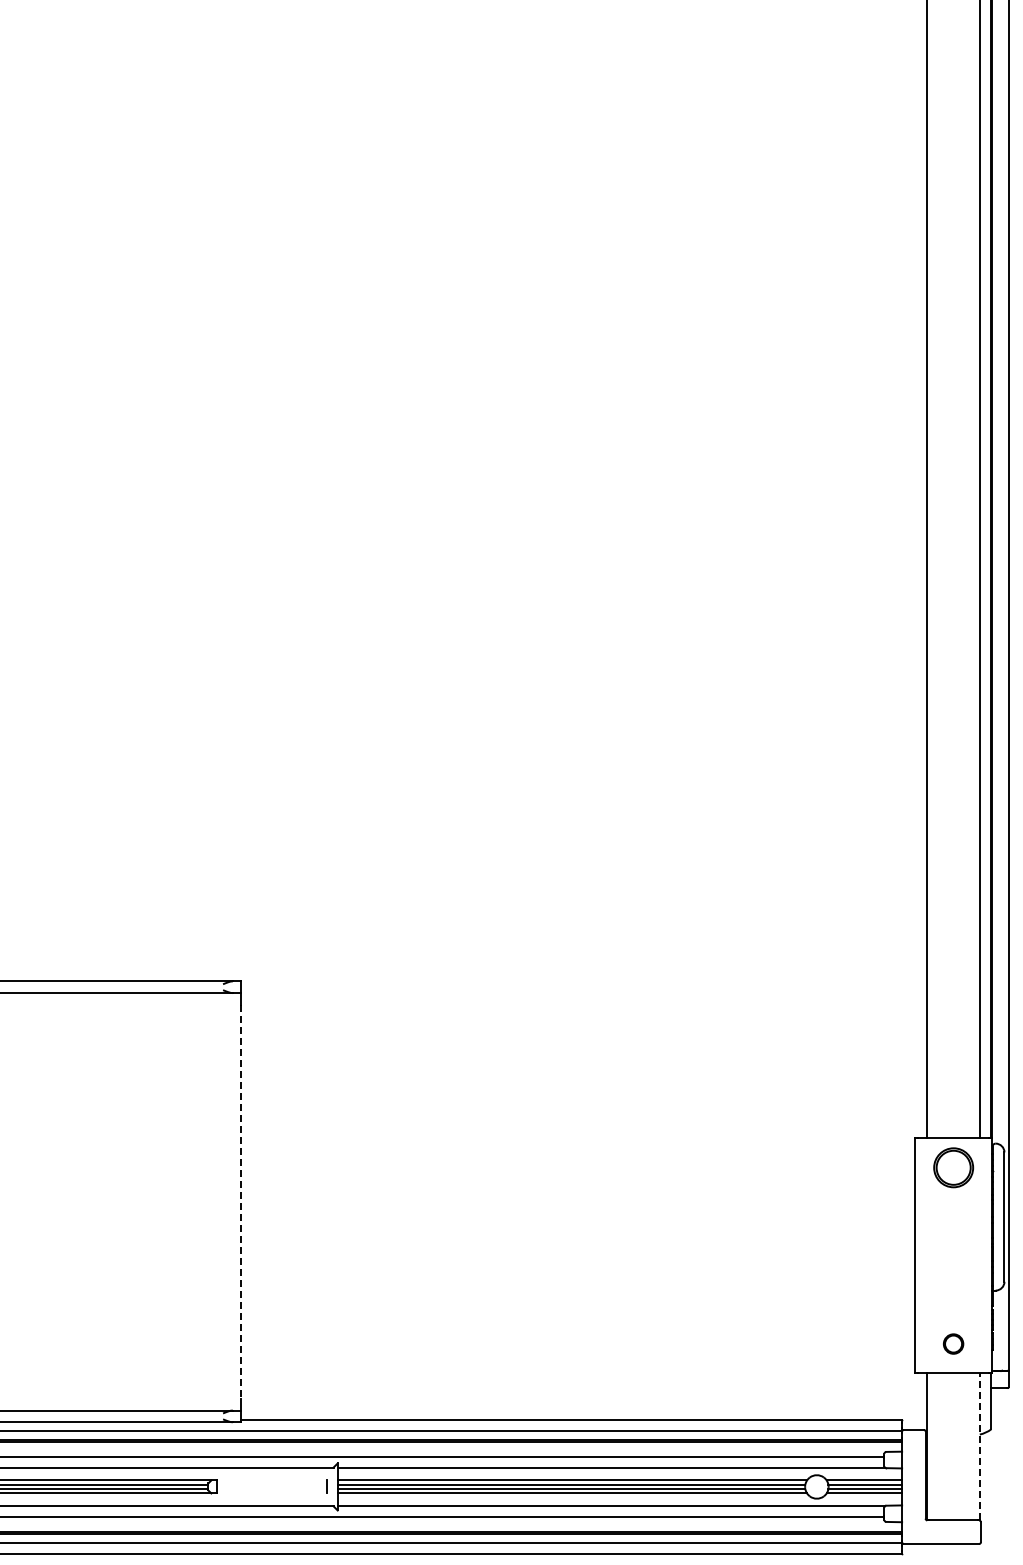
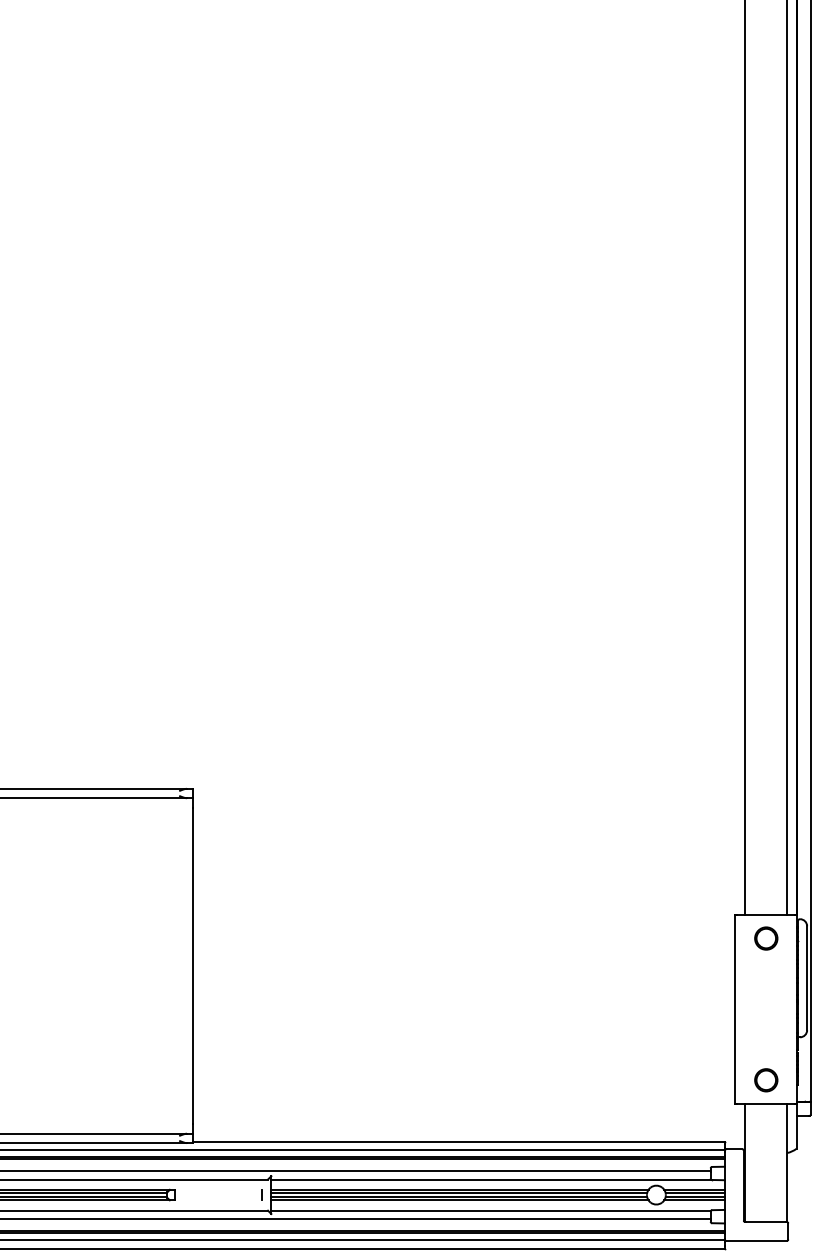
part: (953, 1167) -> (766, 938), size x0.71
line: (240, 1201) -> (193, 965), dashed -> solid
part: (953, 1343) -> (766, 1079), size x1.43
line: (979, 1446) -> (787, 1162), dashed -> solid

